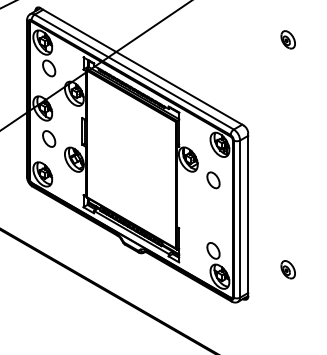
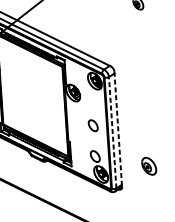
part: (213, 180) -> (93, 125), moved
line: (248, 215) -> (118, 129), solid -> dashed
line: (240, 219) -> (112, 133), solid -> dashed
part: (287, 269) -> (148, 166), size x1.4

